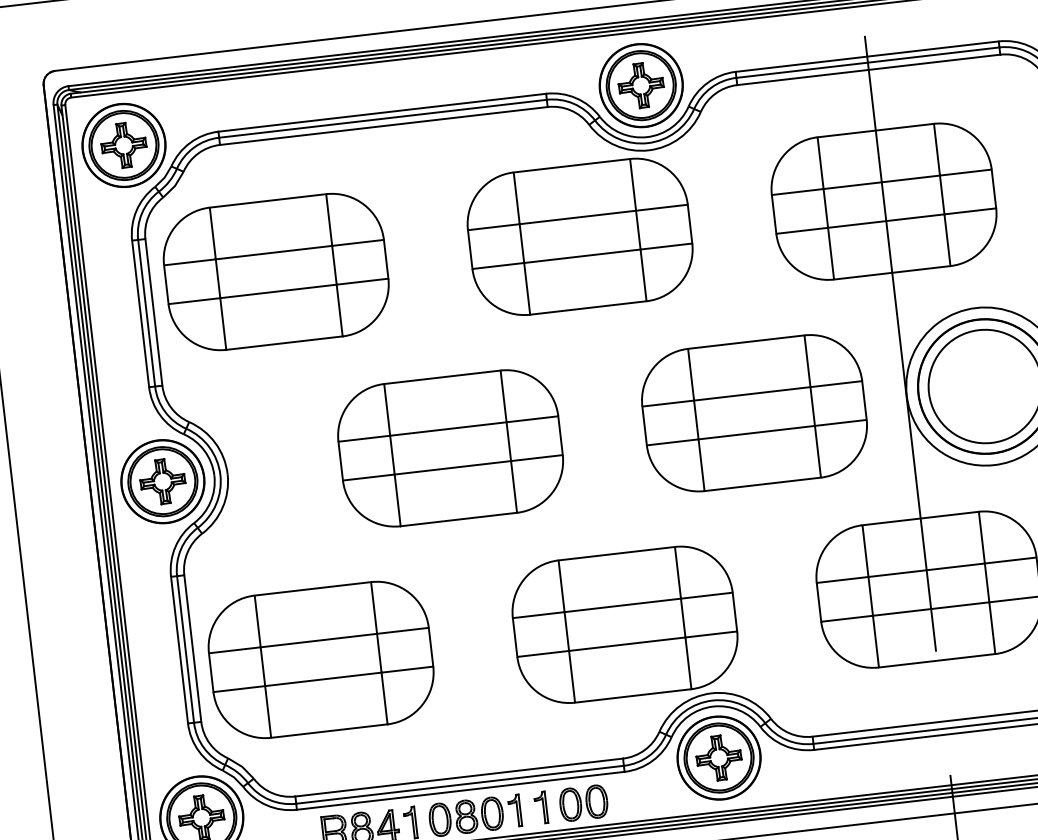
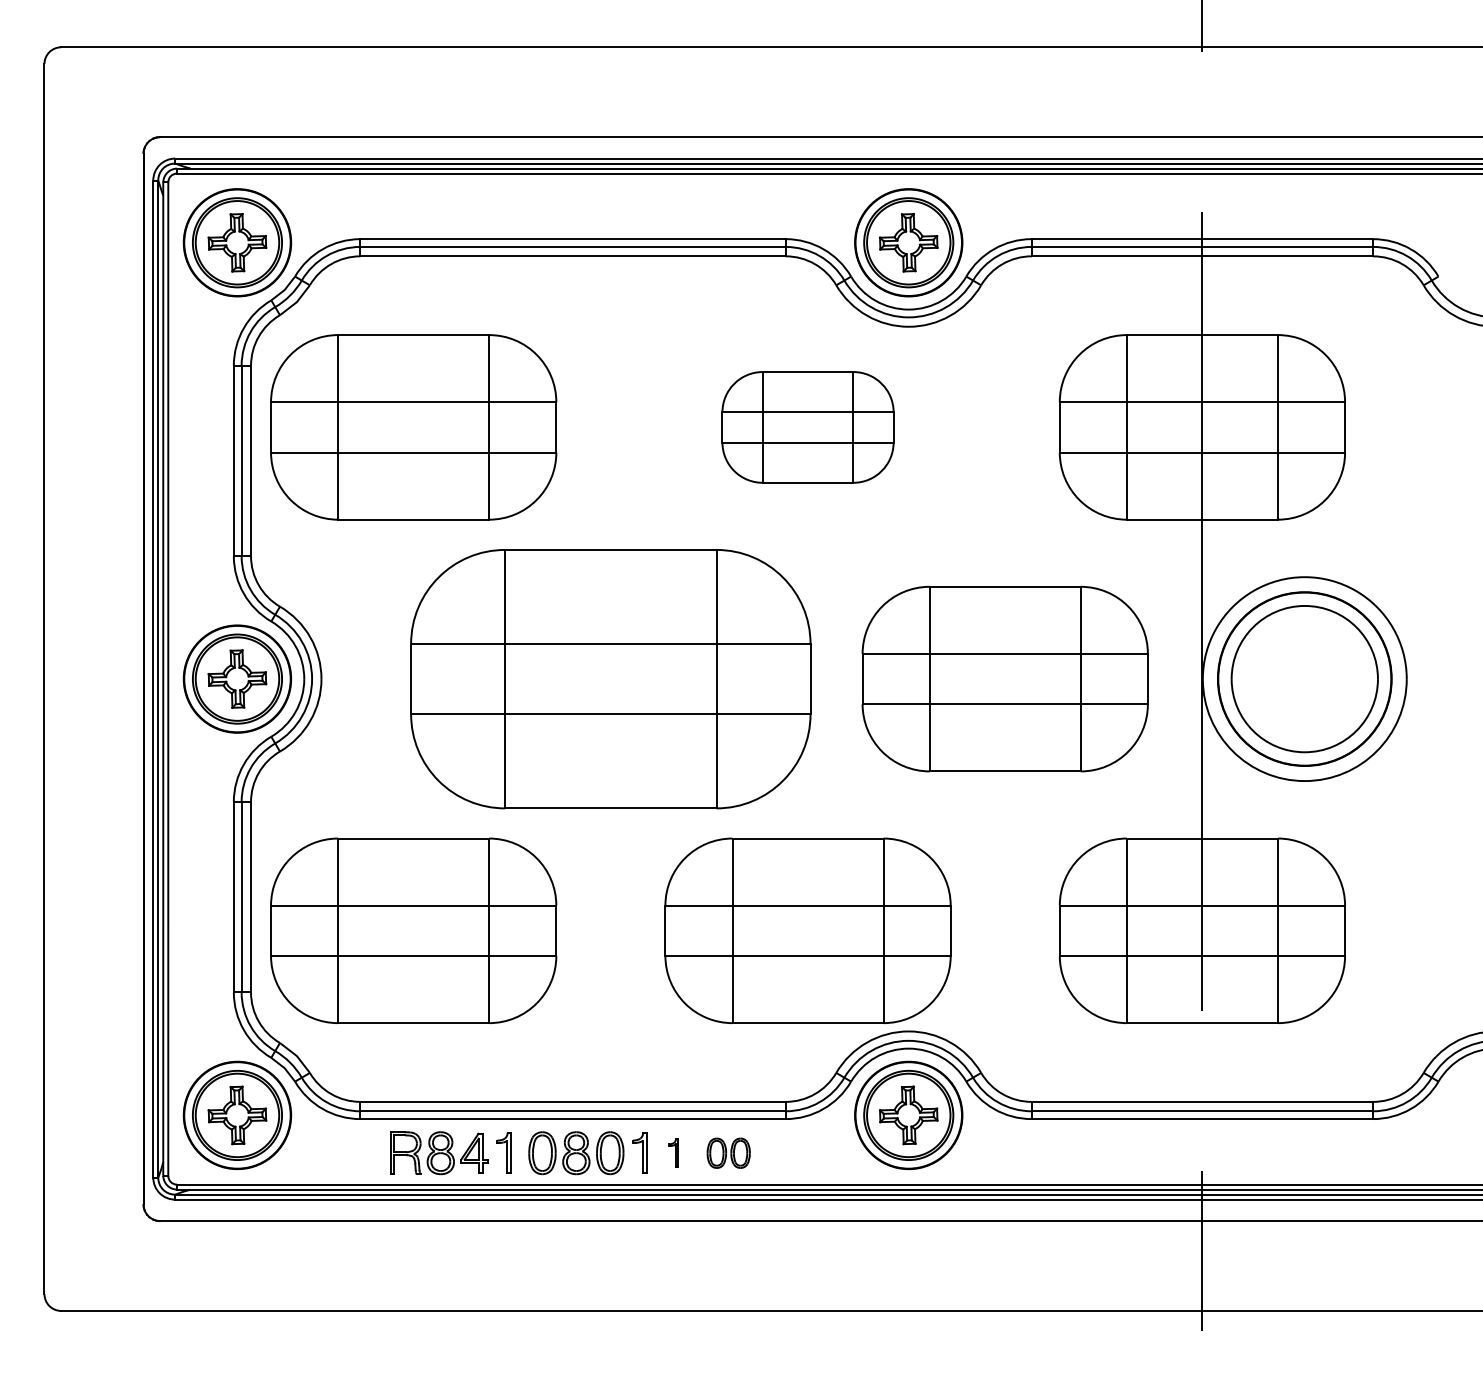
part: (579, 237) -> (807, 427), size x0.6
part: (450, 447) -> (610, 678), size x1.4
part: (583, 803) -> (728, 1153), size x0.7
part: (541, 807) -> (673, 1152), size x0.7

